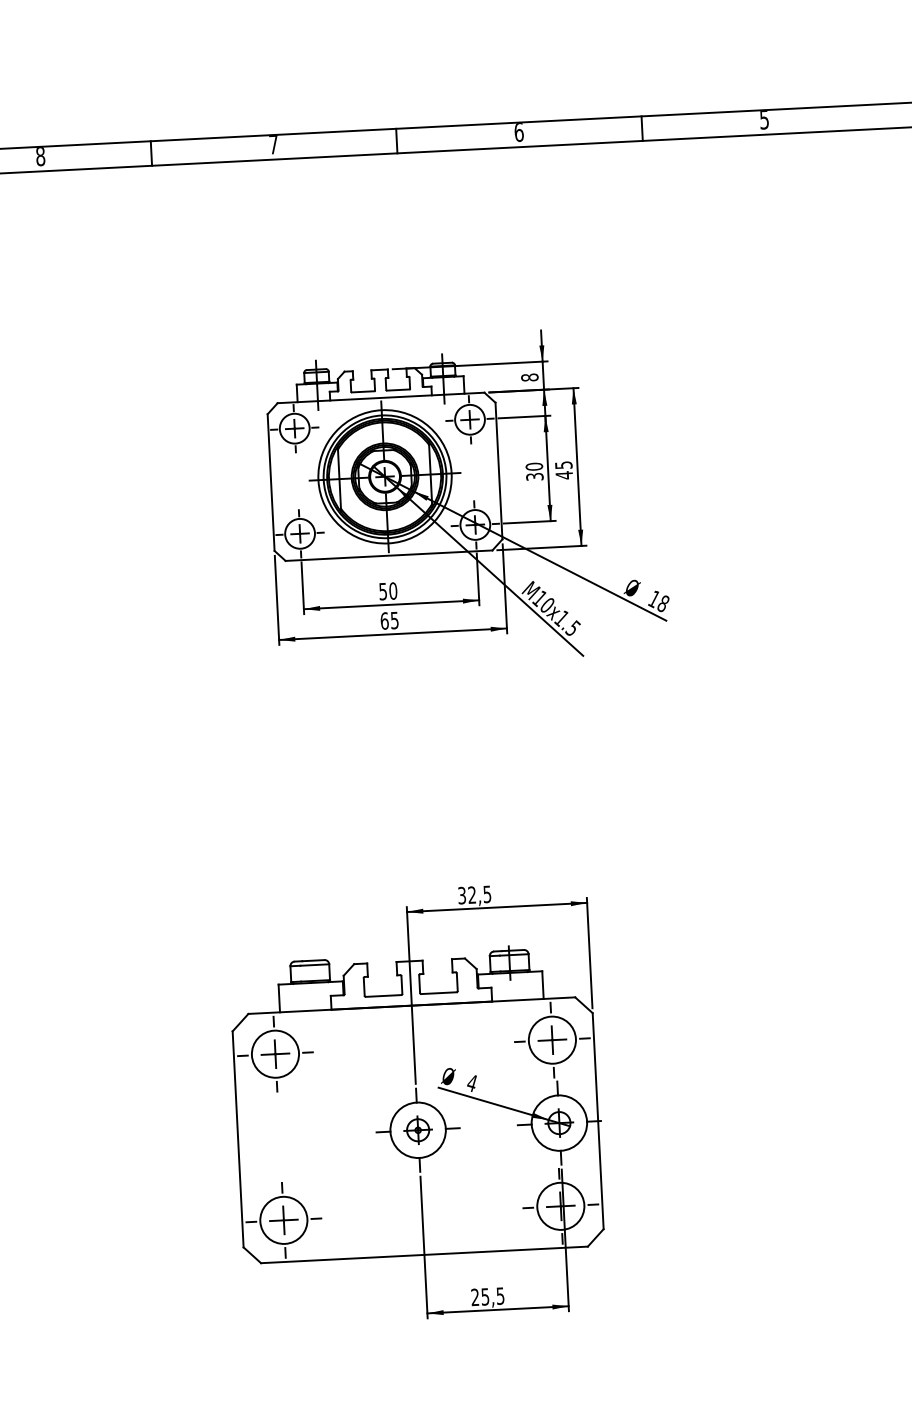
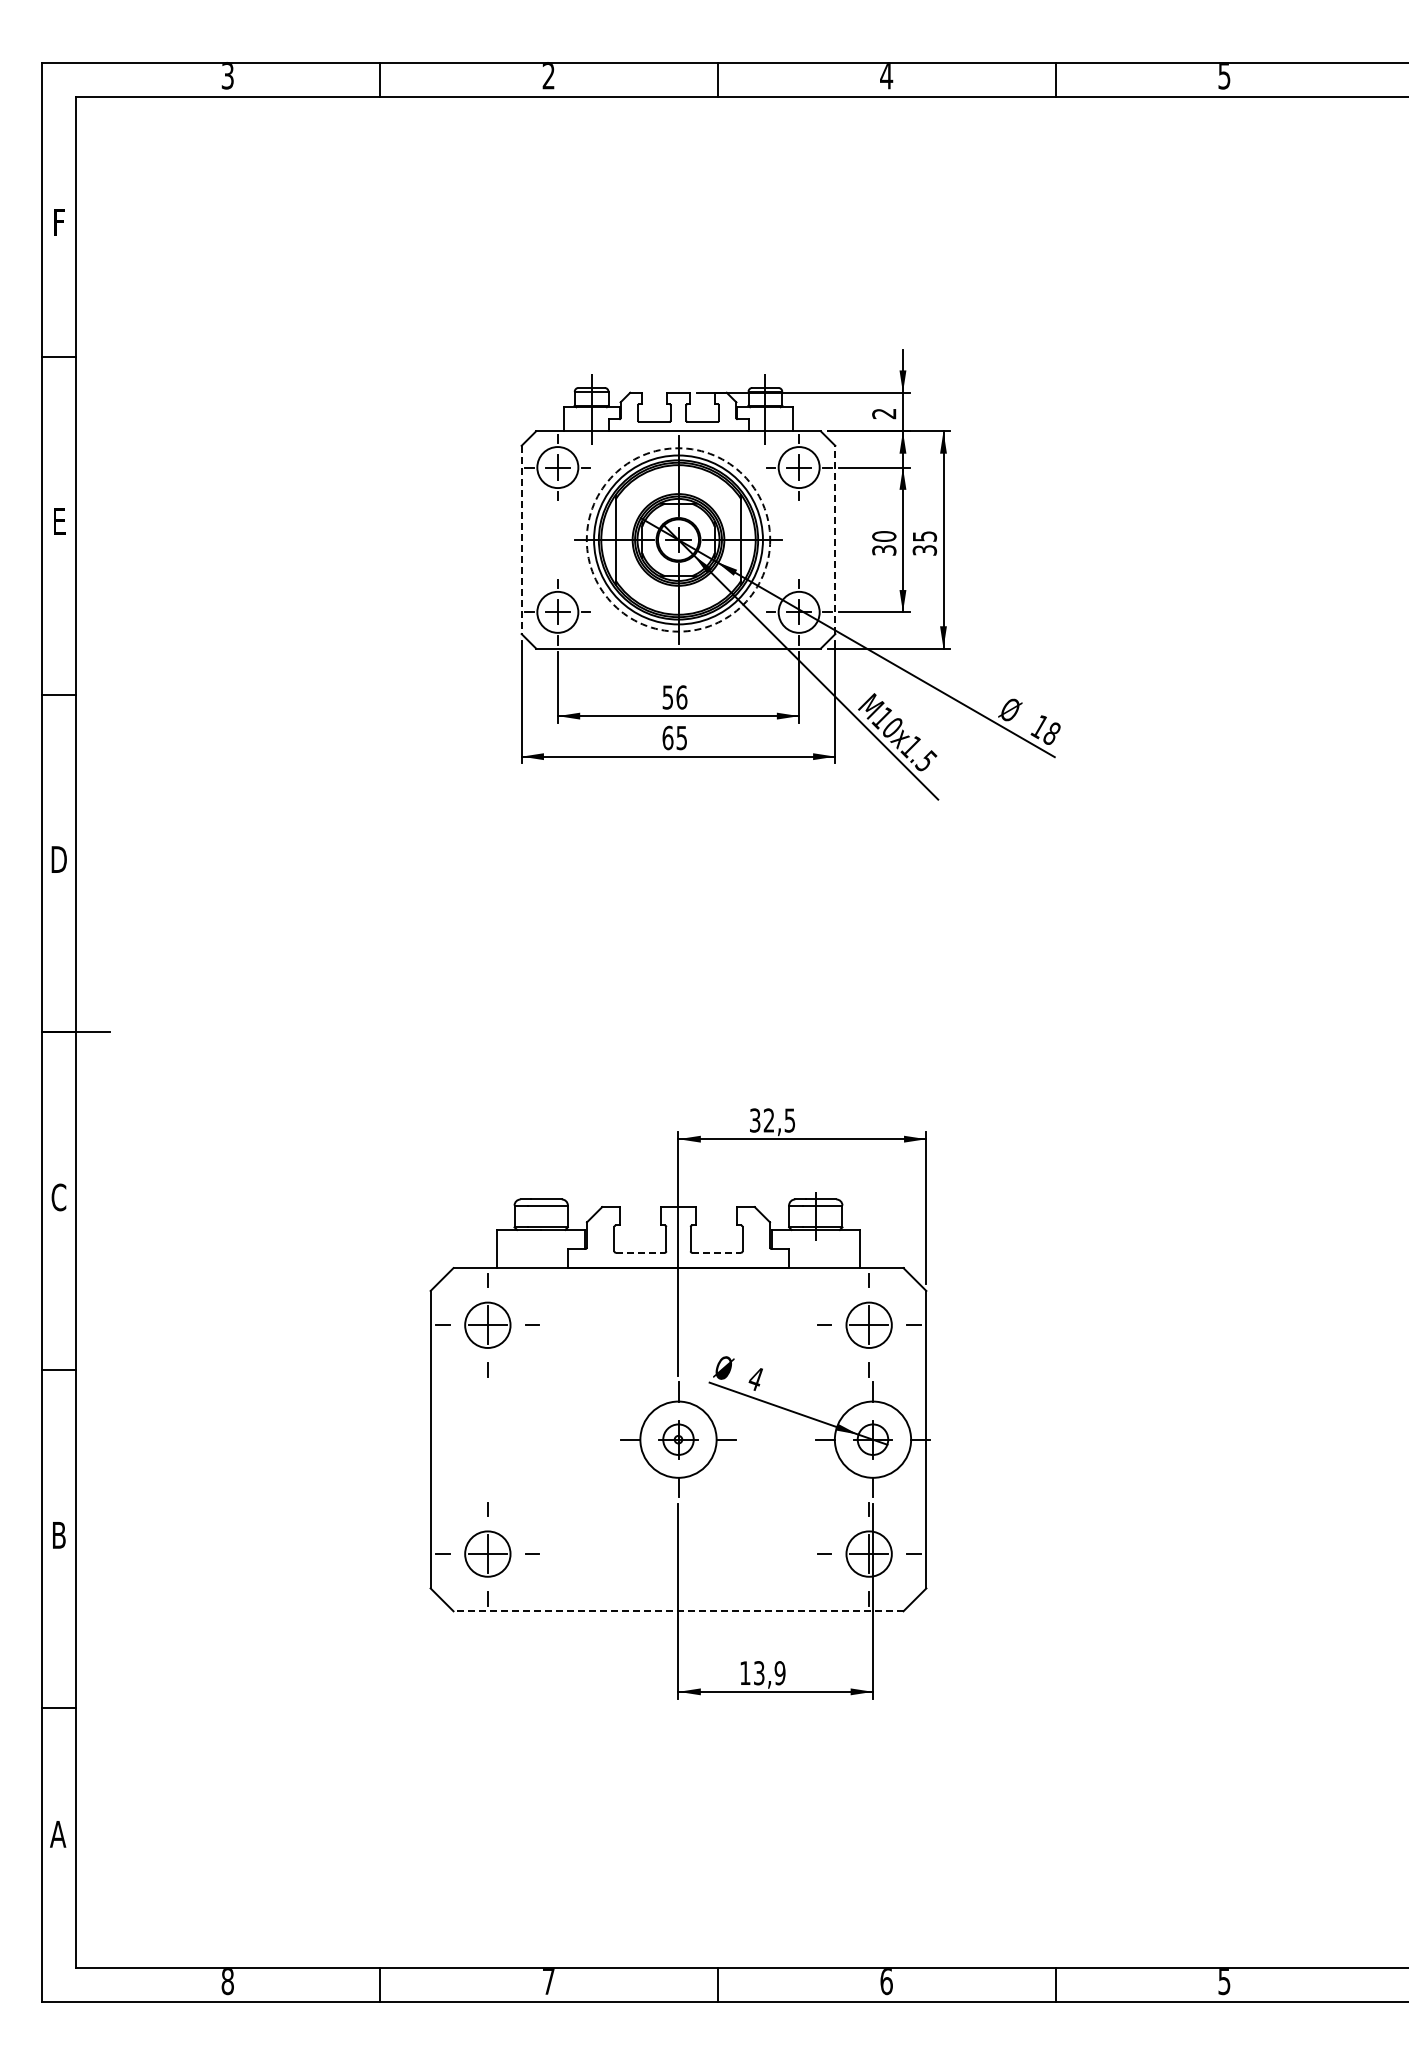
text: (519, 132) -> (886, 76), 6 -> 4
text: (273, 145) -> (548, 76), 7 -> 2
text: (40, 156) -> (227, 76), 8 -> 3
text: (530, 377) -> (884, 413), 8 -> 2
line: (499, 470) -> (835, 539), solid -> dashed
text: (564, 475) -> (924, 550), 45 -> 35
circle: (385, 476) -> (678, 539), solid -> dashed
line: (271, 482) -> (521, 540), solid -> dashed
text: (393, 591) -> (681, 697), 50 -> 56
line: (439, 992) -> (717, 1252), solid -> dashed
line: (383, 995) -> (640, 1252), solid -> dashed
circle: (551, 1039) -> (868, 1324), size x0.7
circle: (275, 1053) -> (487, 1324), size x0.7
circle: (560, 1205) -> (868, 1553), size x0.7
circle: (283, 1219) -> (487, 1553), size x0.7
line: (424, 1255) -> (678, 1611), solid -> dashed
text: (487, 1296) -> (762, 1673), 25,5 -> 13,9

